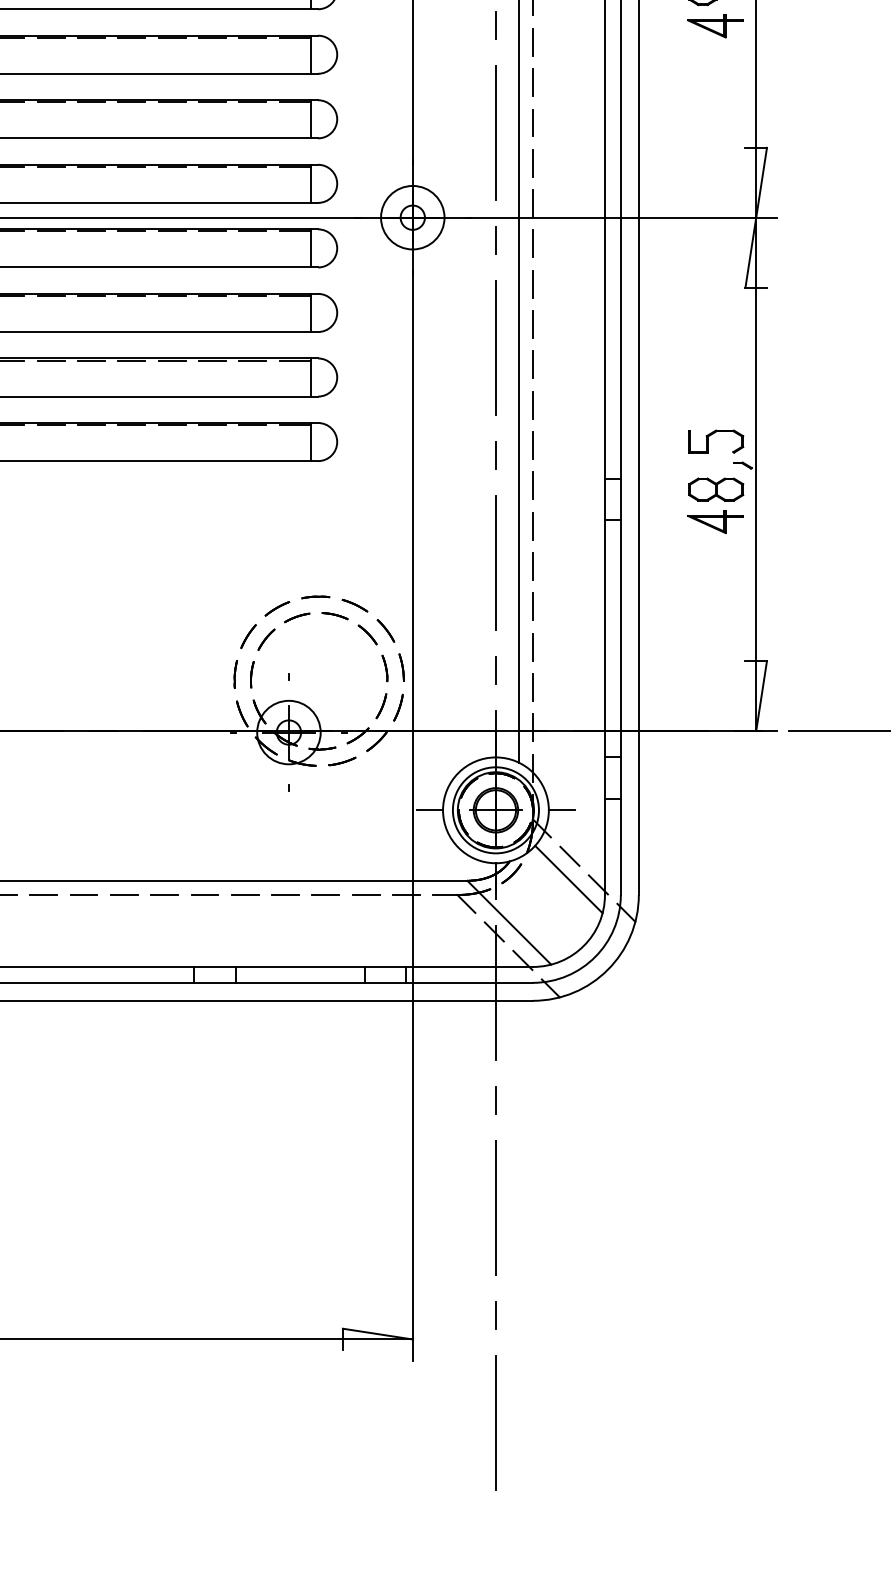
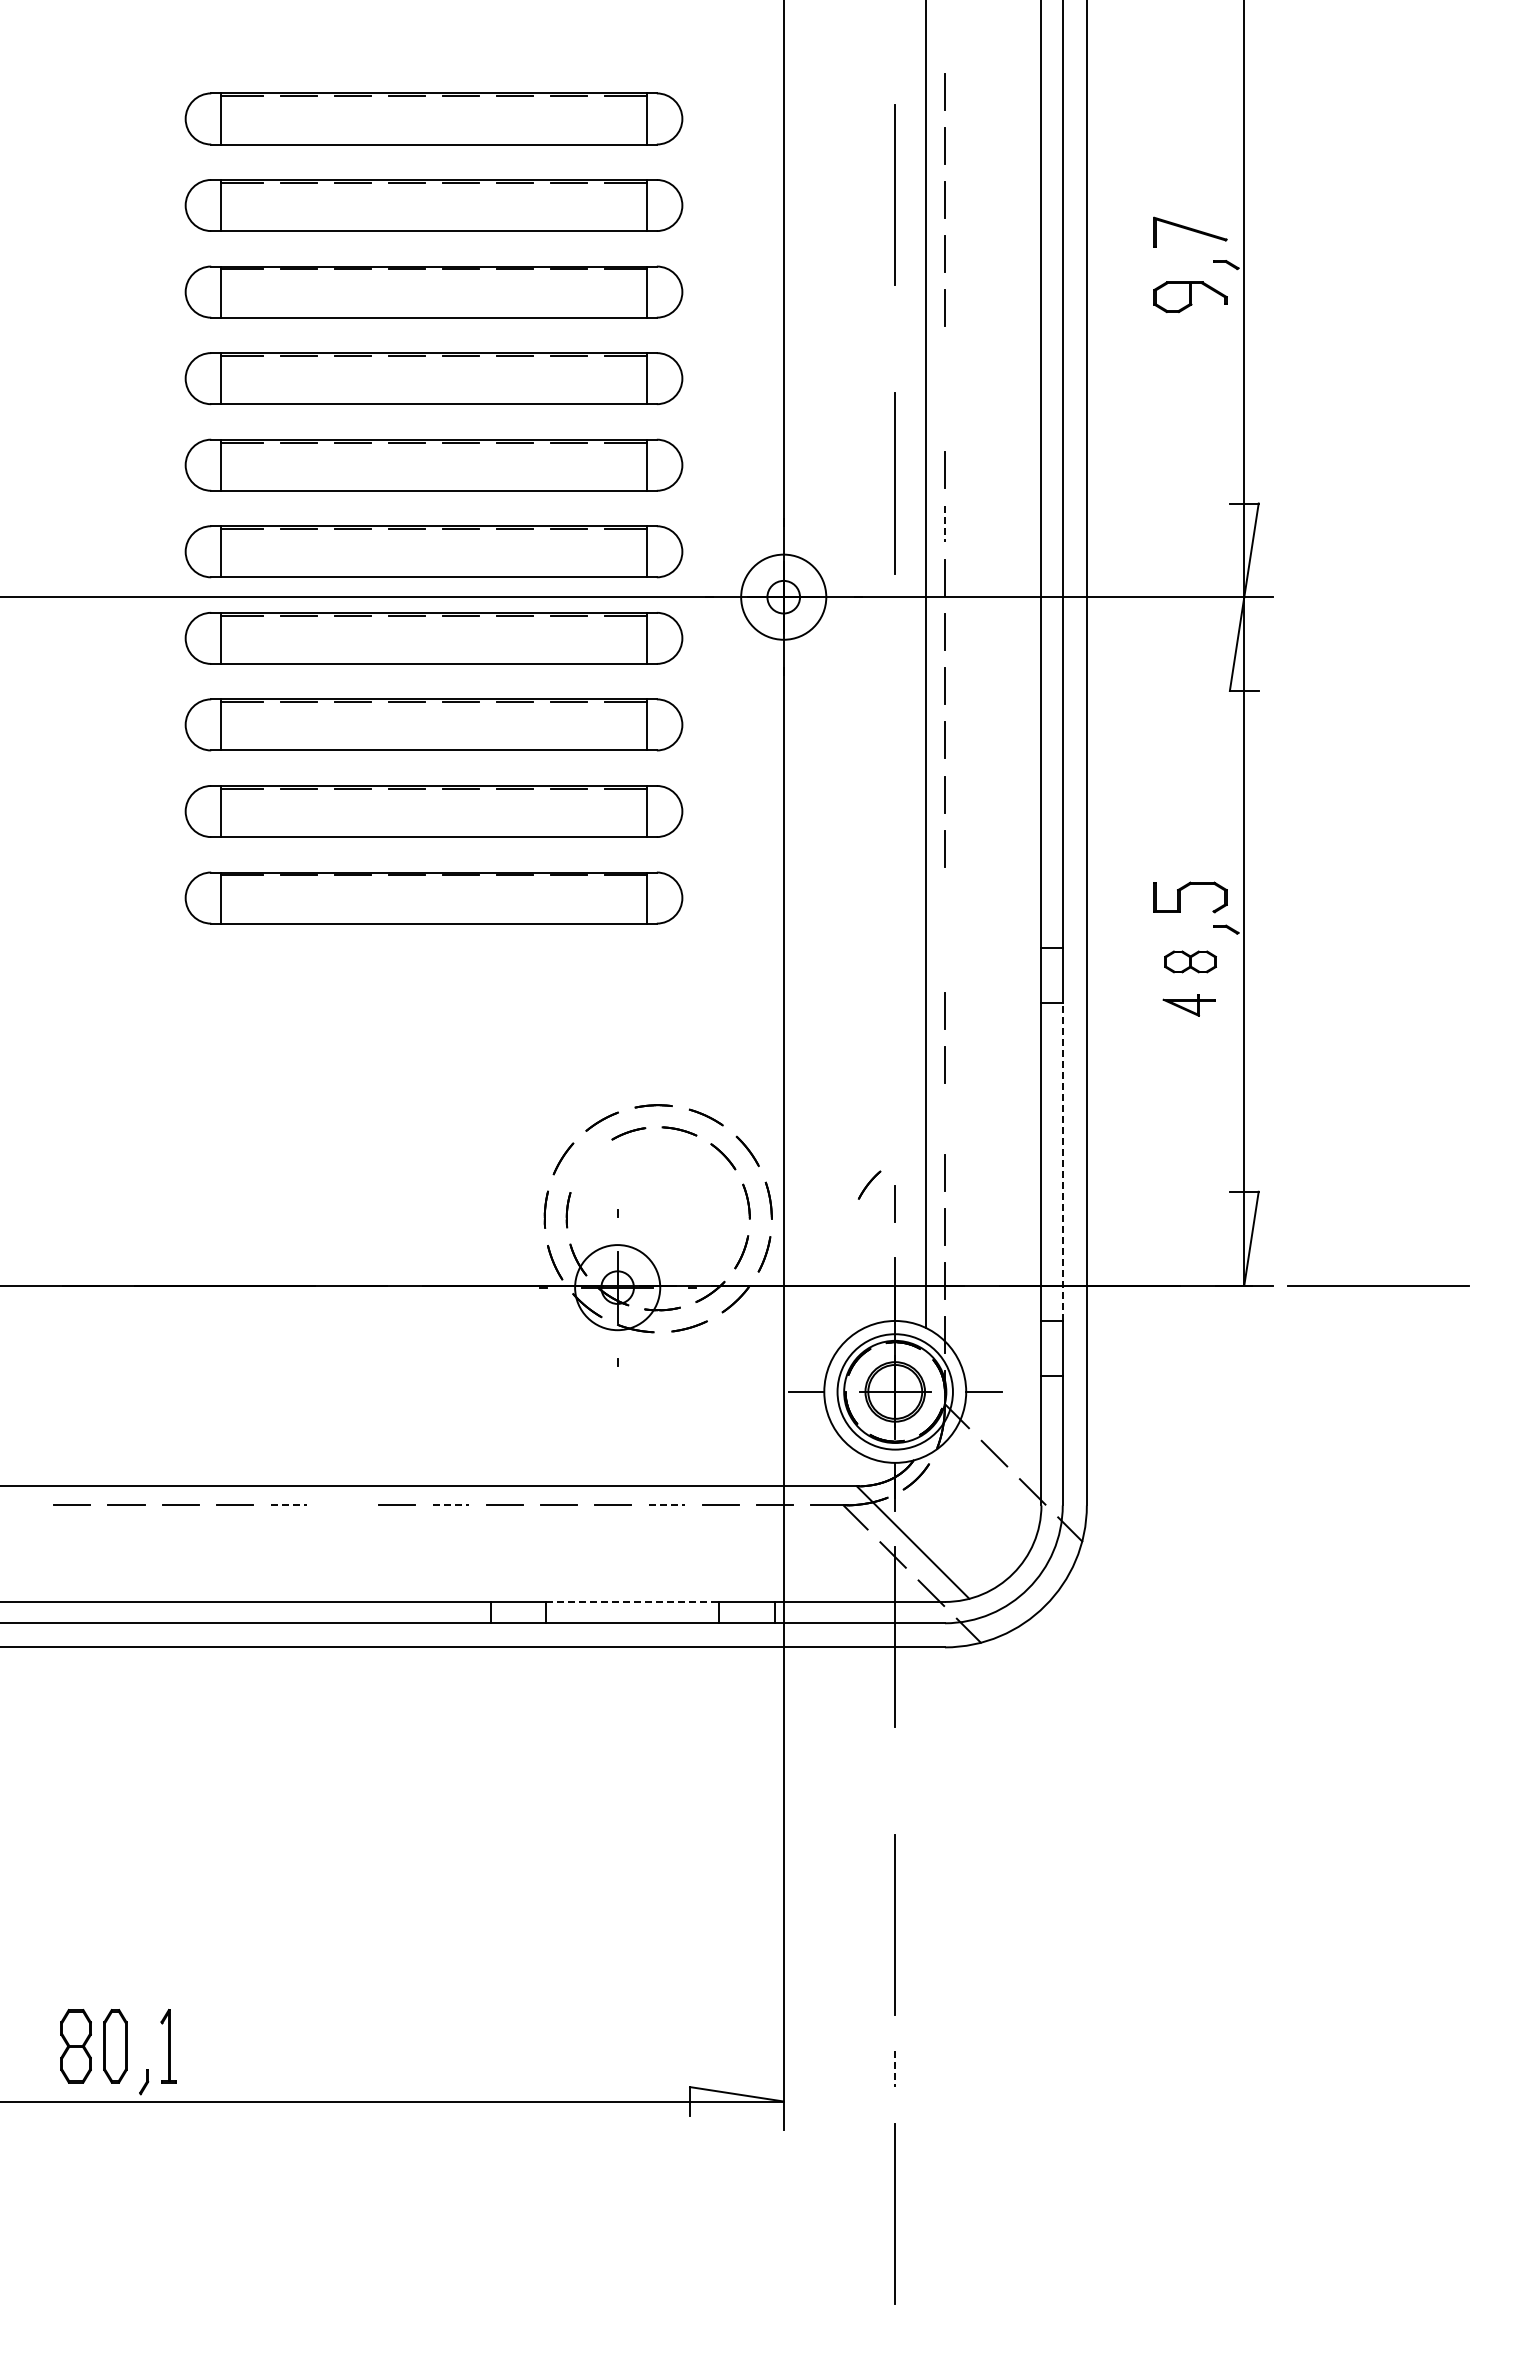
line: (496, 25) -> (895, 339), removed
part: (714, 26) -> (1188, 340), removed
line: (532, 41) -> (944, 361), removed
line: (532, 82) -> (944, 416), removed
line: (532, 163) -> (944, 524), solid -> dashed
line: (495, 240) -> (894, 627), removed
line: (496, 347) -> (895, 771), removed
line: (532, 445) -> (944, 902), removed
line: (495, 455) -> (894, 915), removed
line: (532, 485) -> (944, 956), removed
part: (716, 489) -> (1190, 961), size x0.7
part: (714, 522) -> (1188, 1005), size x0.7
line: (496, 563) -> (895, 1060), removed
line: (532, 606) -> (944, 1118), removed
line: (620, 638) -> (1062, 1161), solid -> dashed
part: (266, 639) -> (869, 1184), moved
line: (568, 879) -> (992, 1484), removed
line: (44, 895) -> (289, 1505), solid -> dashed
line: (83, 895) -> (342, 1505), removed
line: (165, 895) -> (451, 1505), solid -> dashed
line: (326, 895) -> (667, 1505), solid -> dashed
line: (300, 966) -> (632, 1601), solid -> dashed
line: (496, 1100) -> (895, 1781), removed
line: (496, 1315) -> (895, 2069), solid -> dashed

